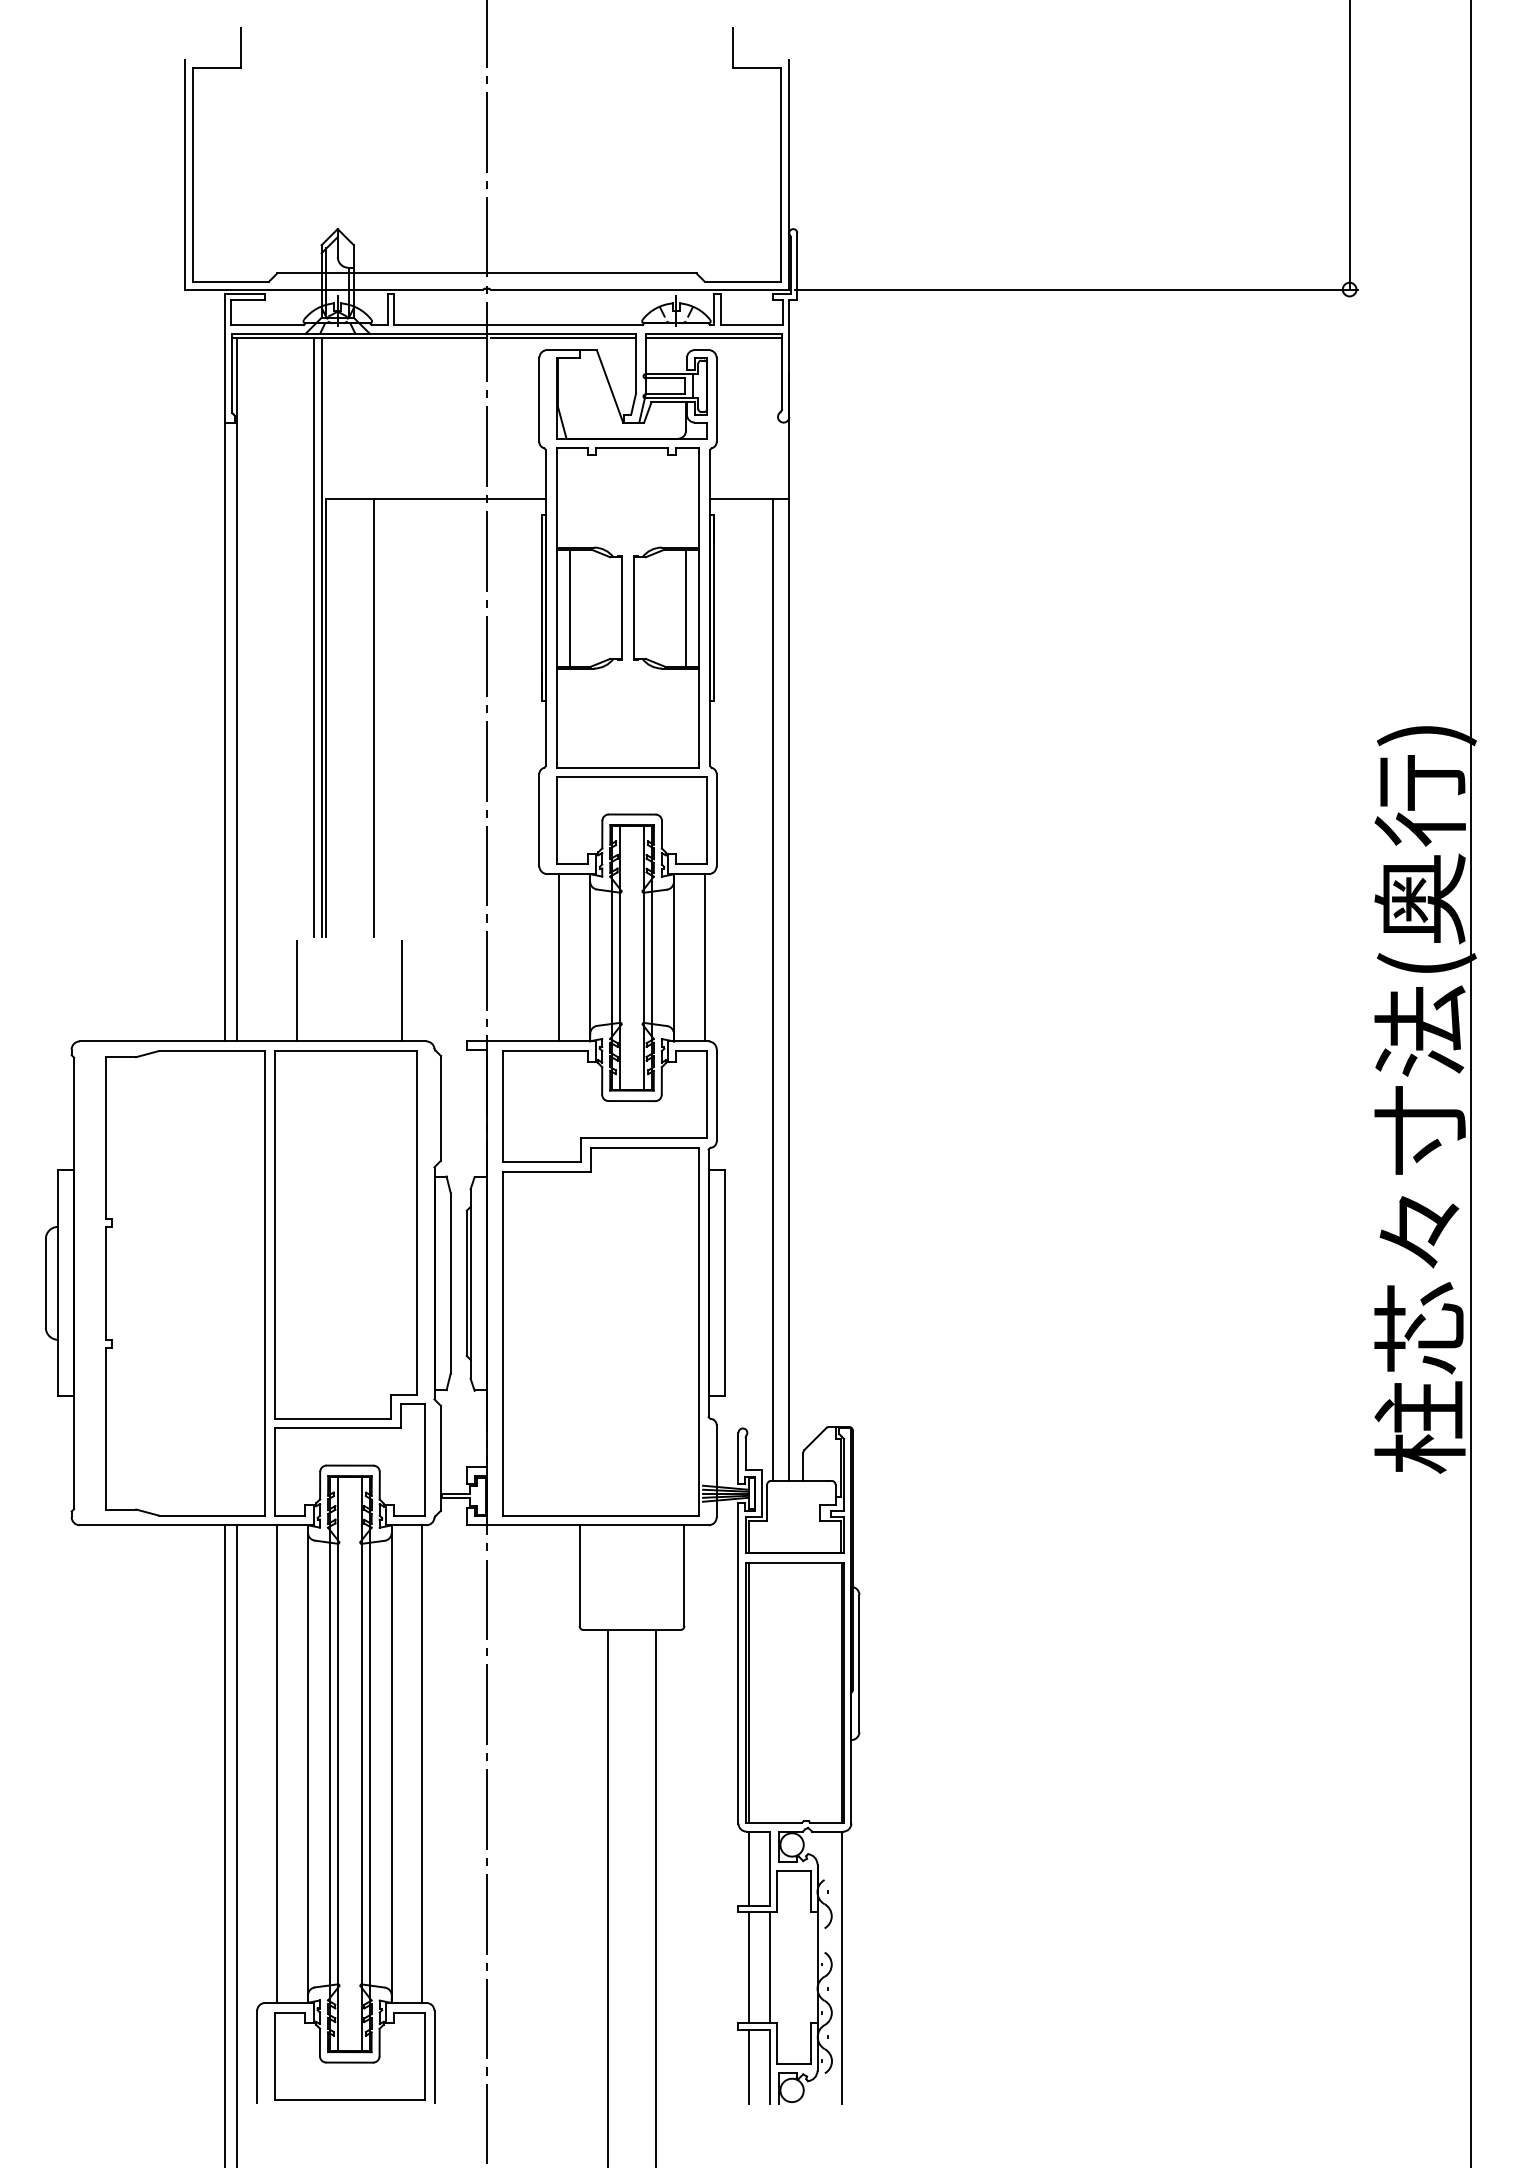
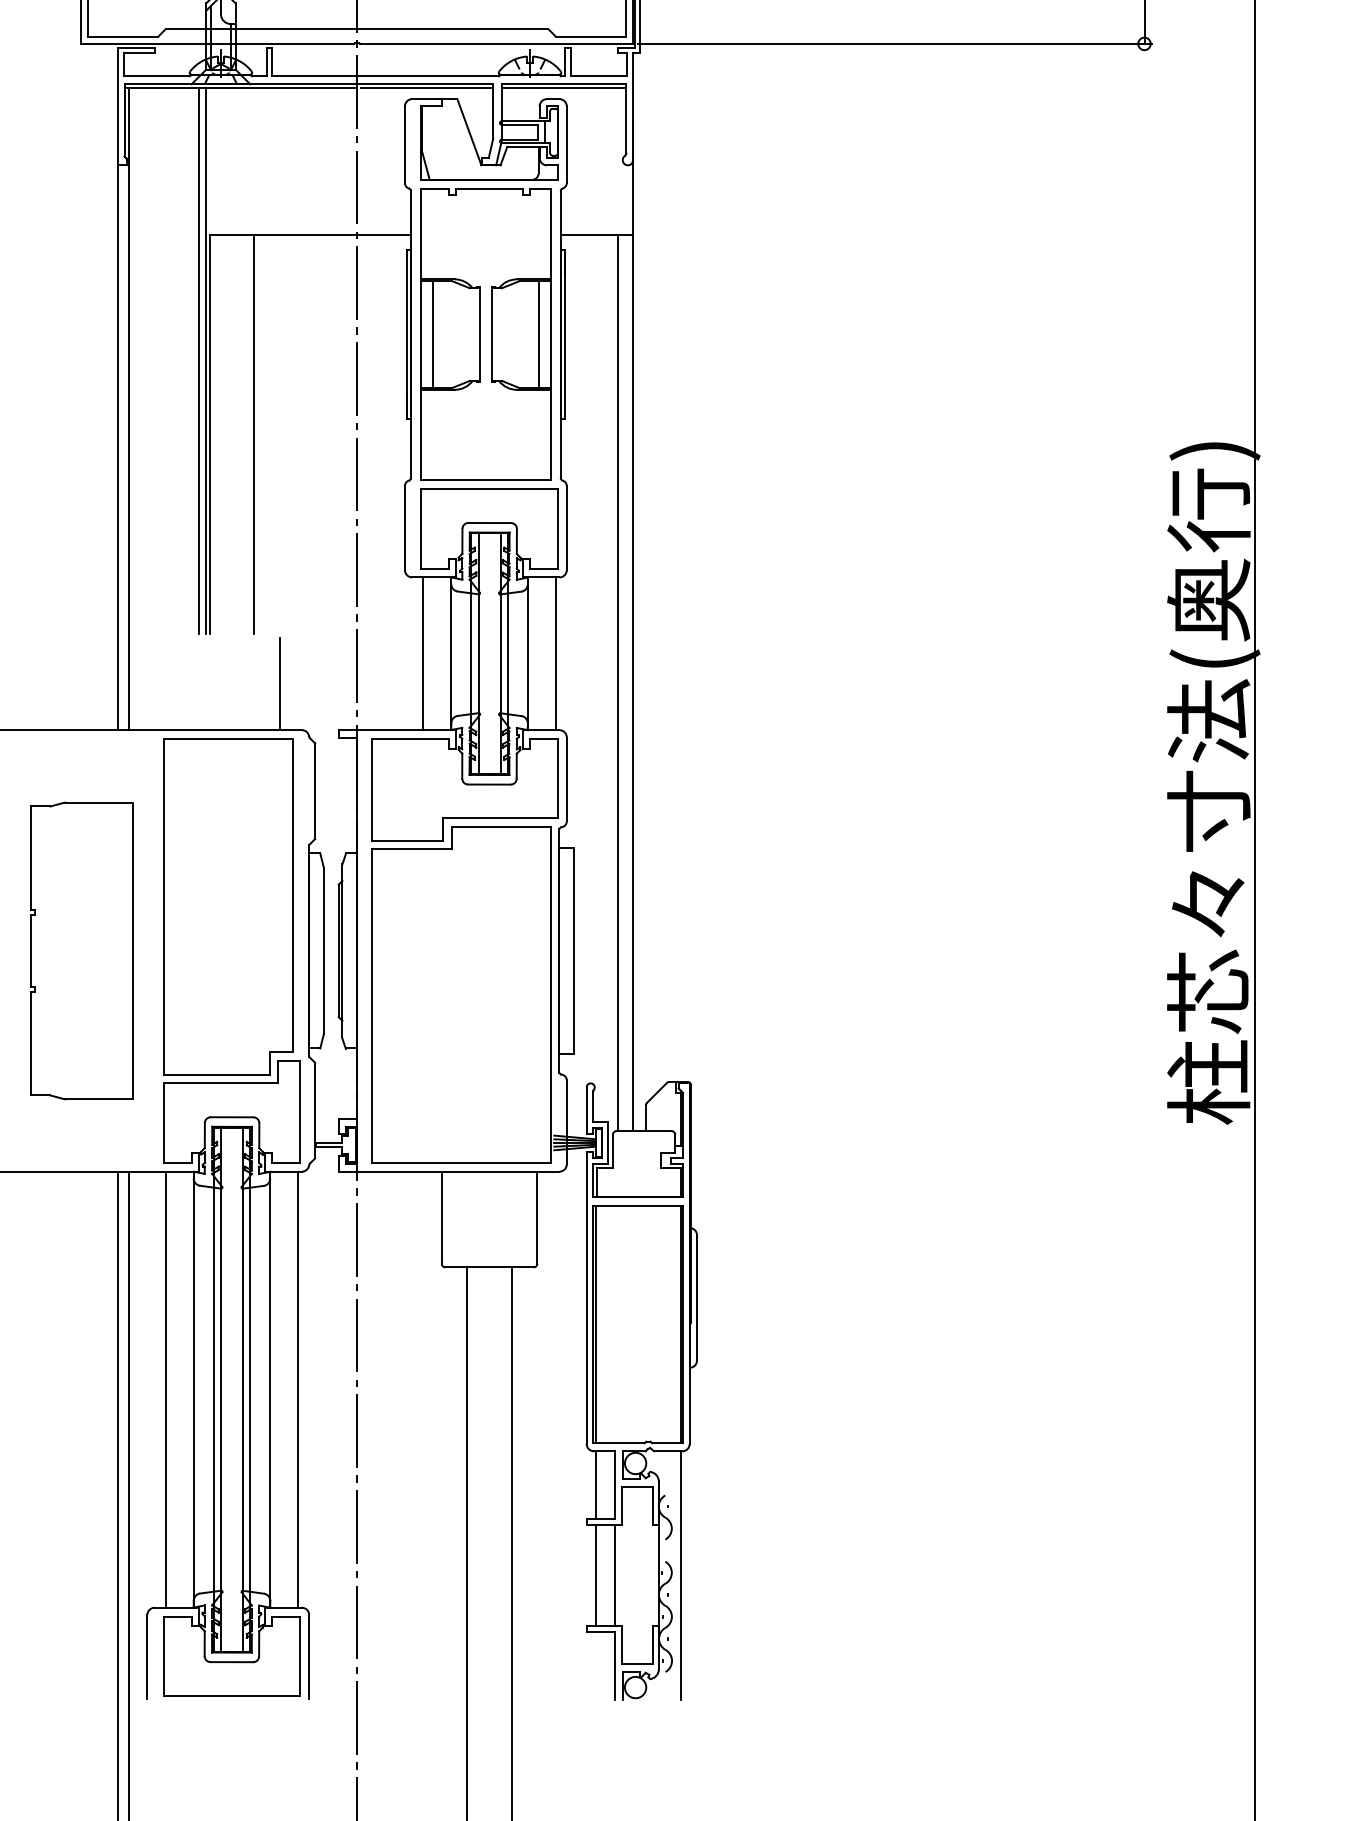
line: (297, 990) -> (184, 683), removed
part: (185, 1283) -> (81, 951), size x0.7
line: (748, 2066) -> (595, 1665), removed

